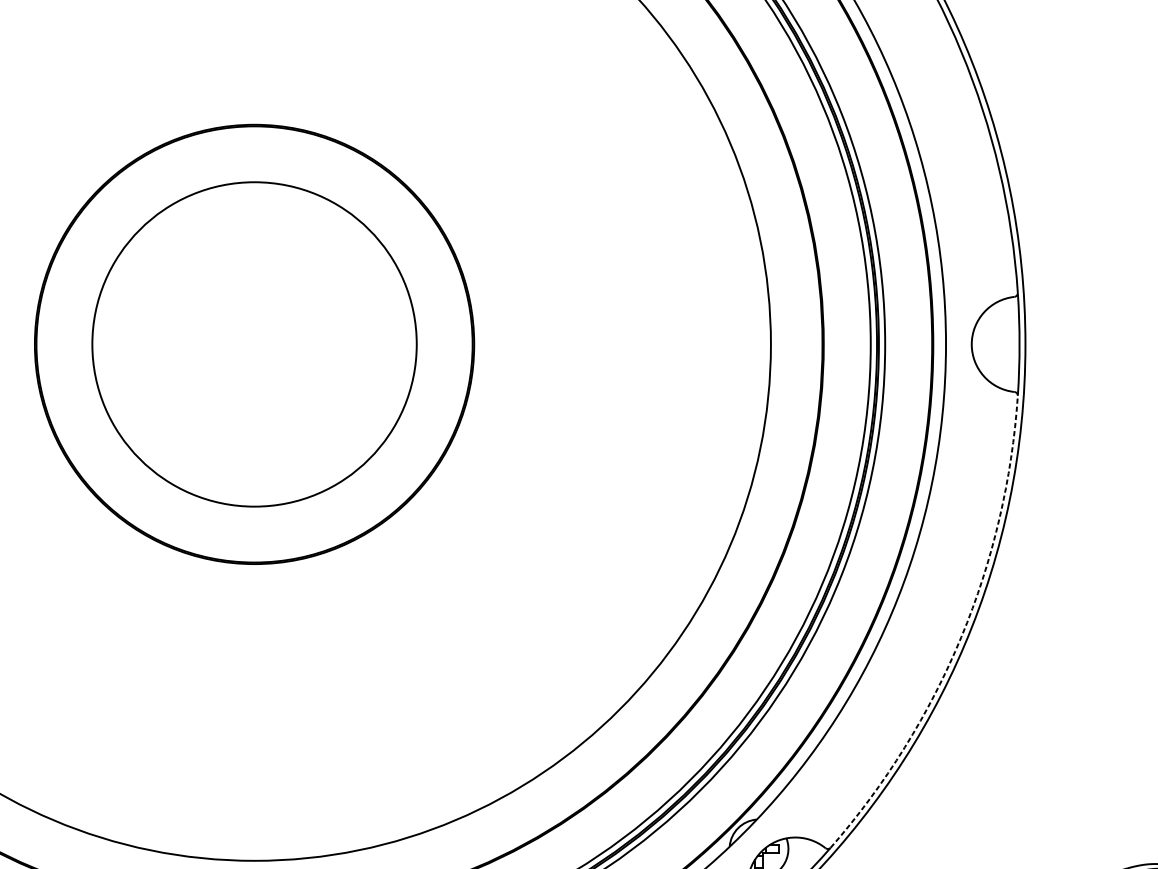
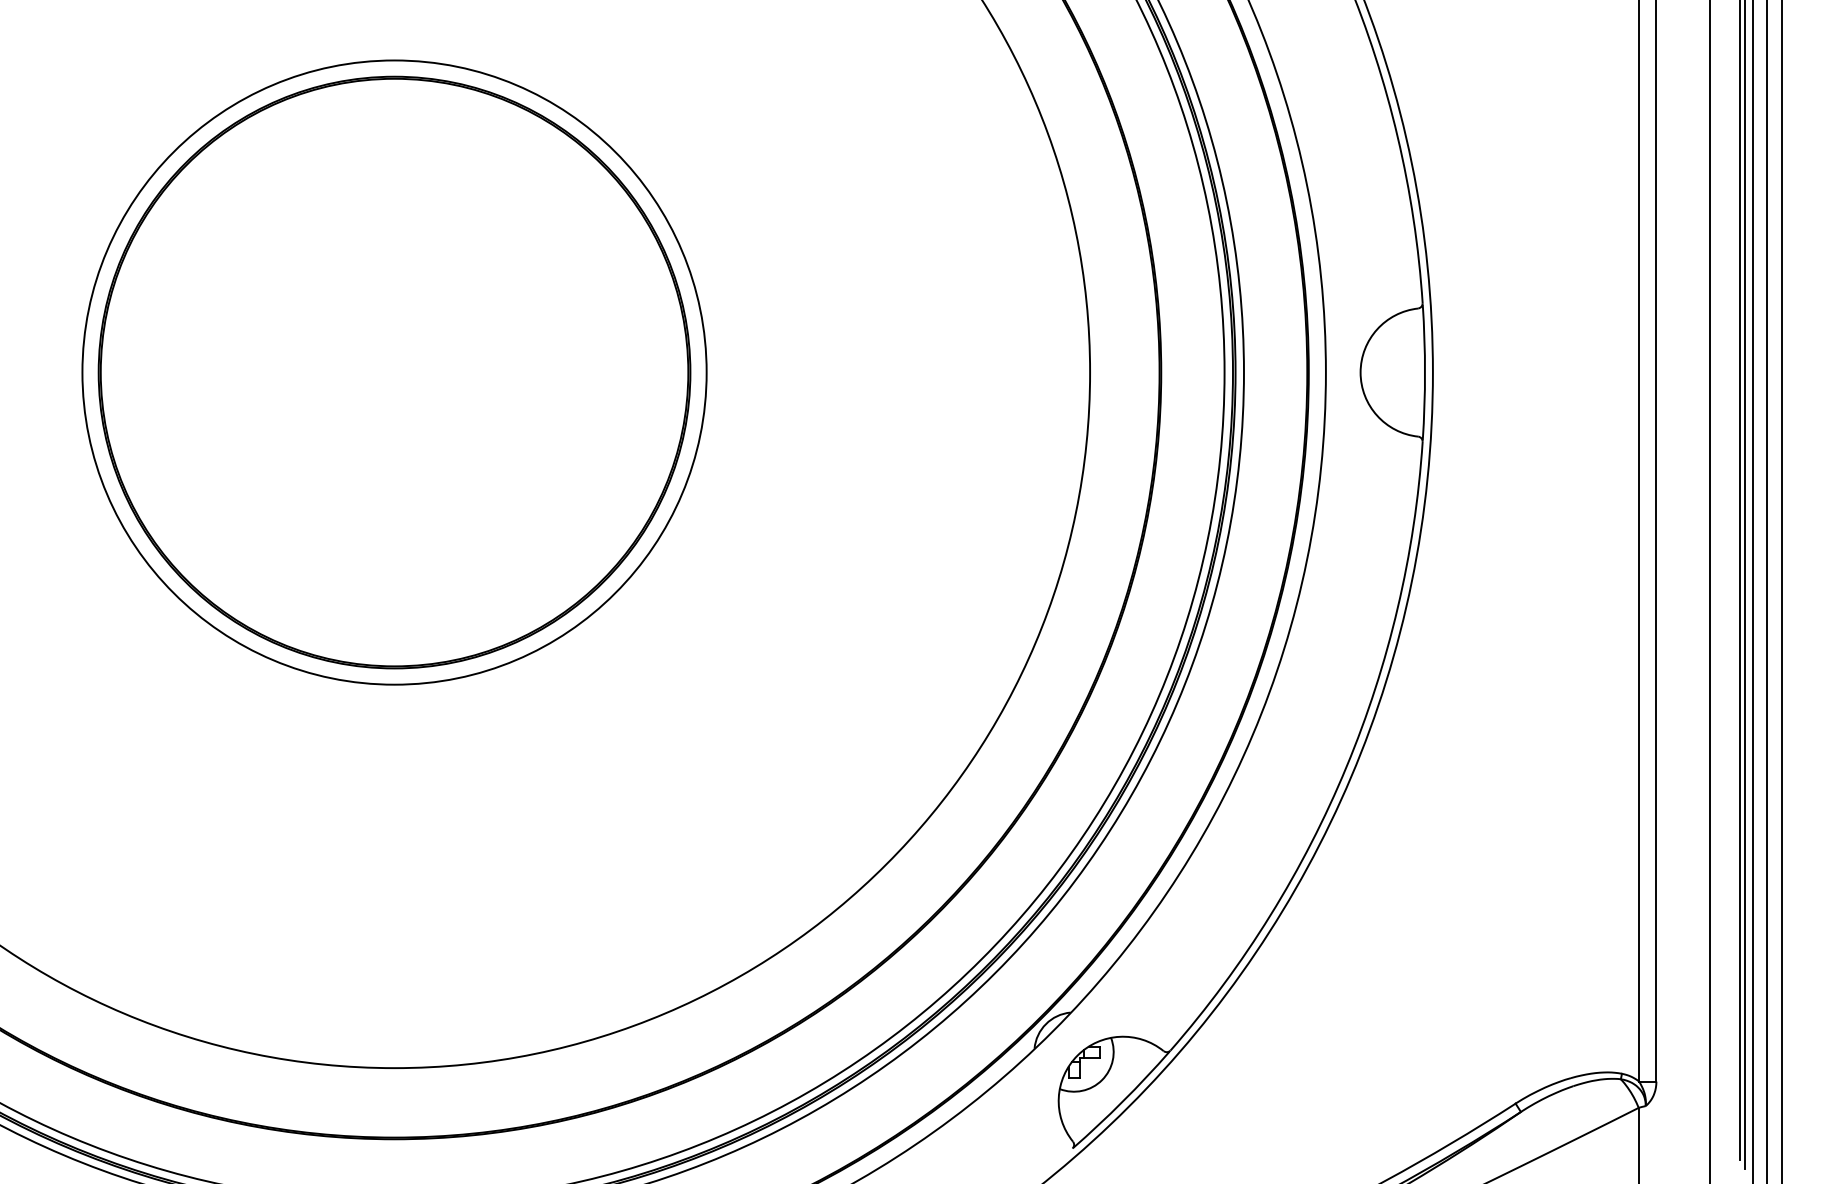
circle: (254, 344) -> (394, 372), size x1.43
arc: (961, 636) -> (1346, 766), dashed -> solid

